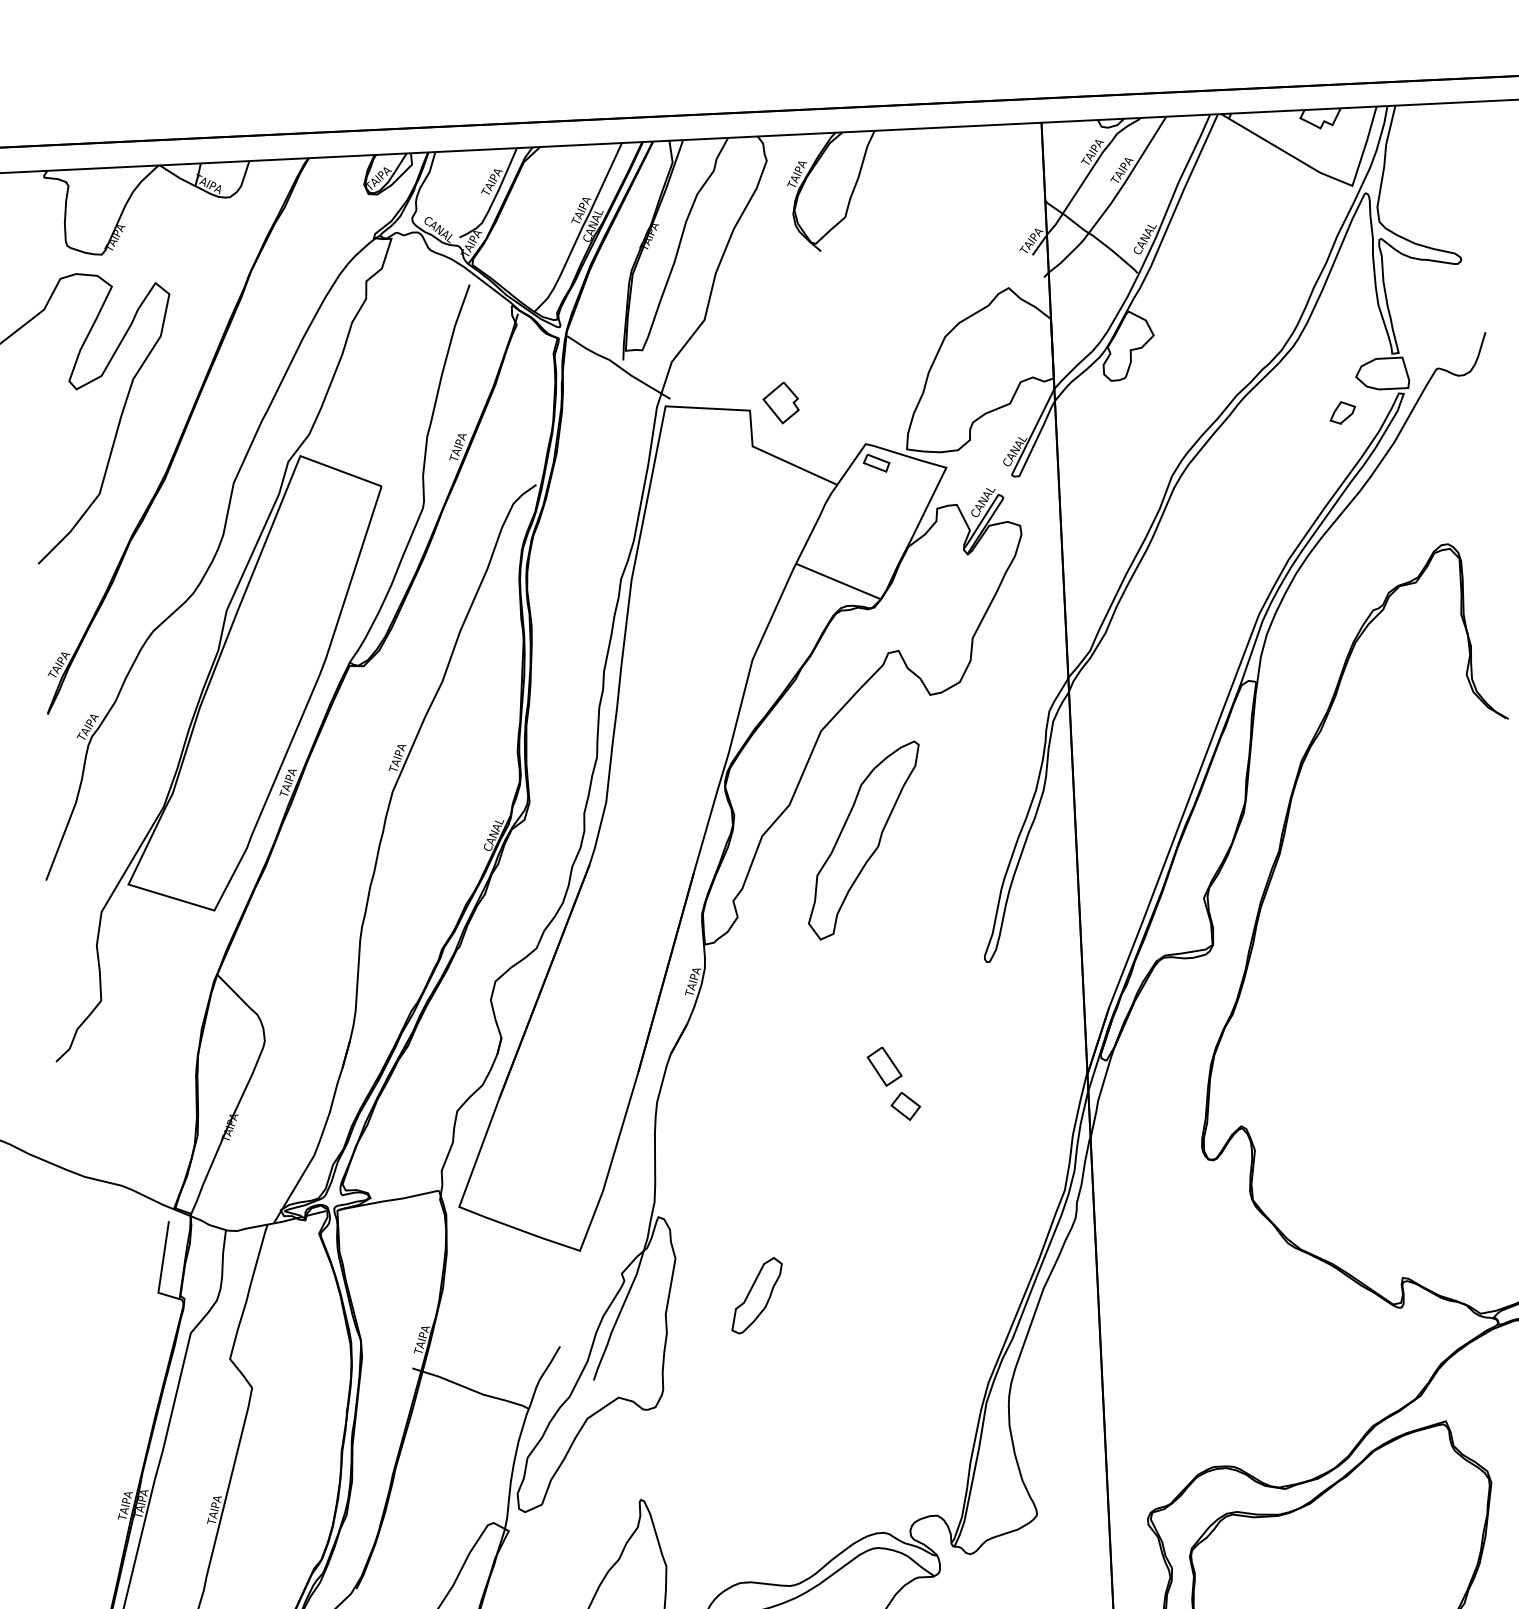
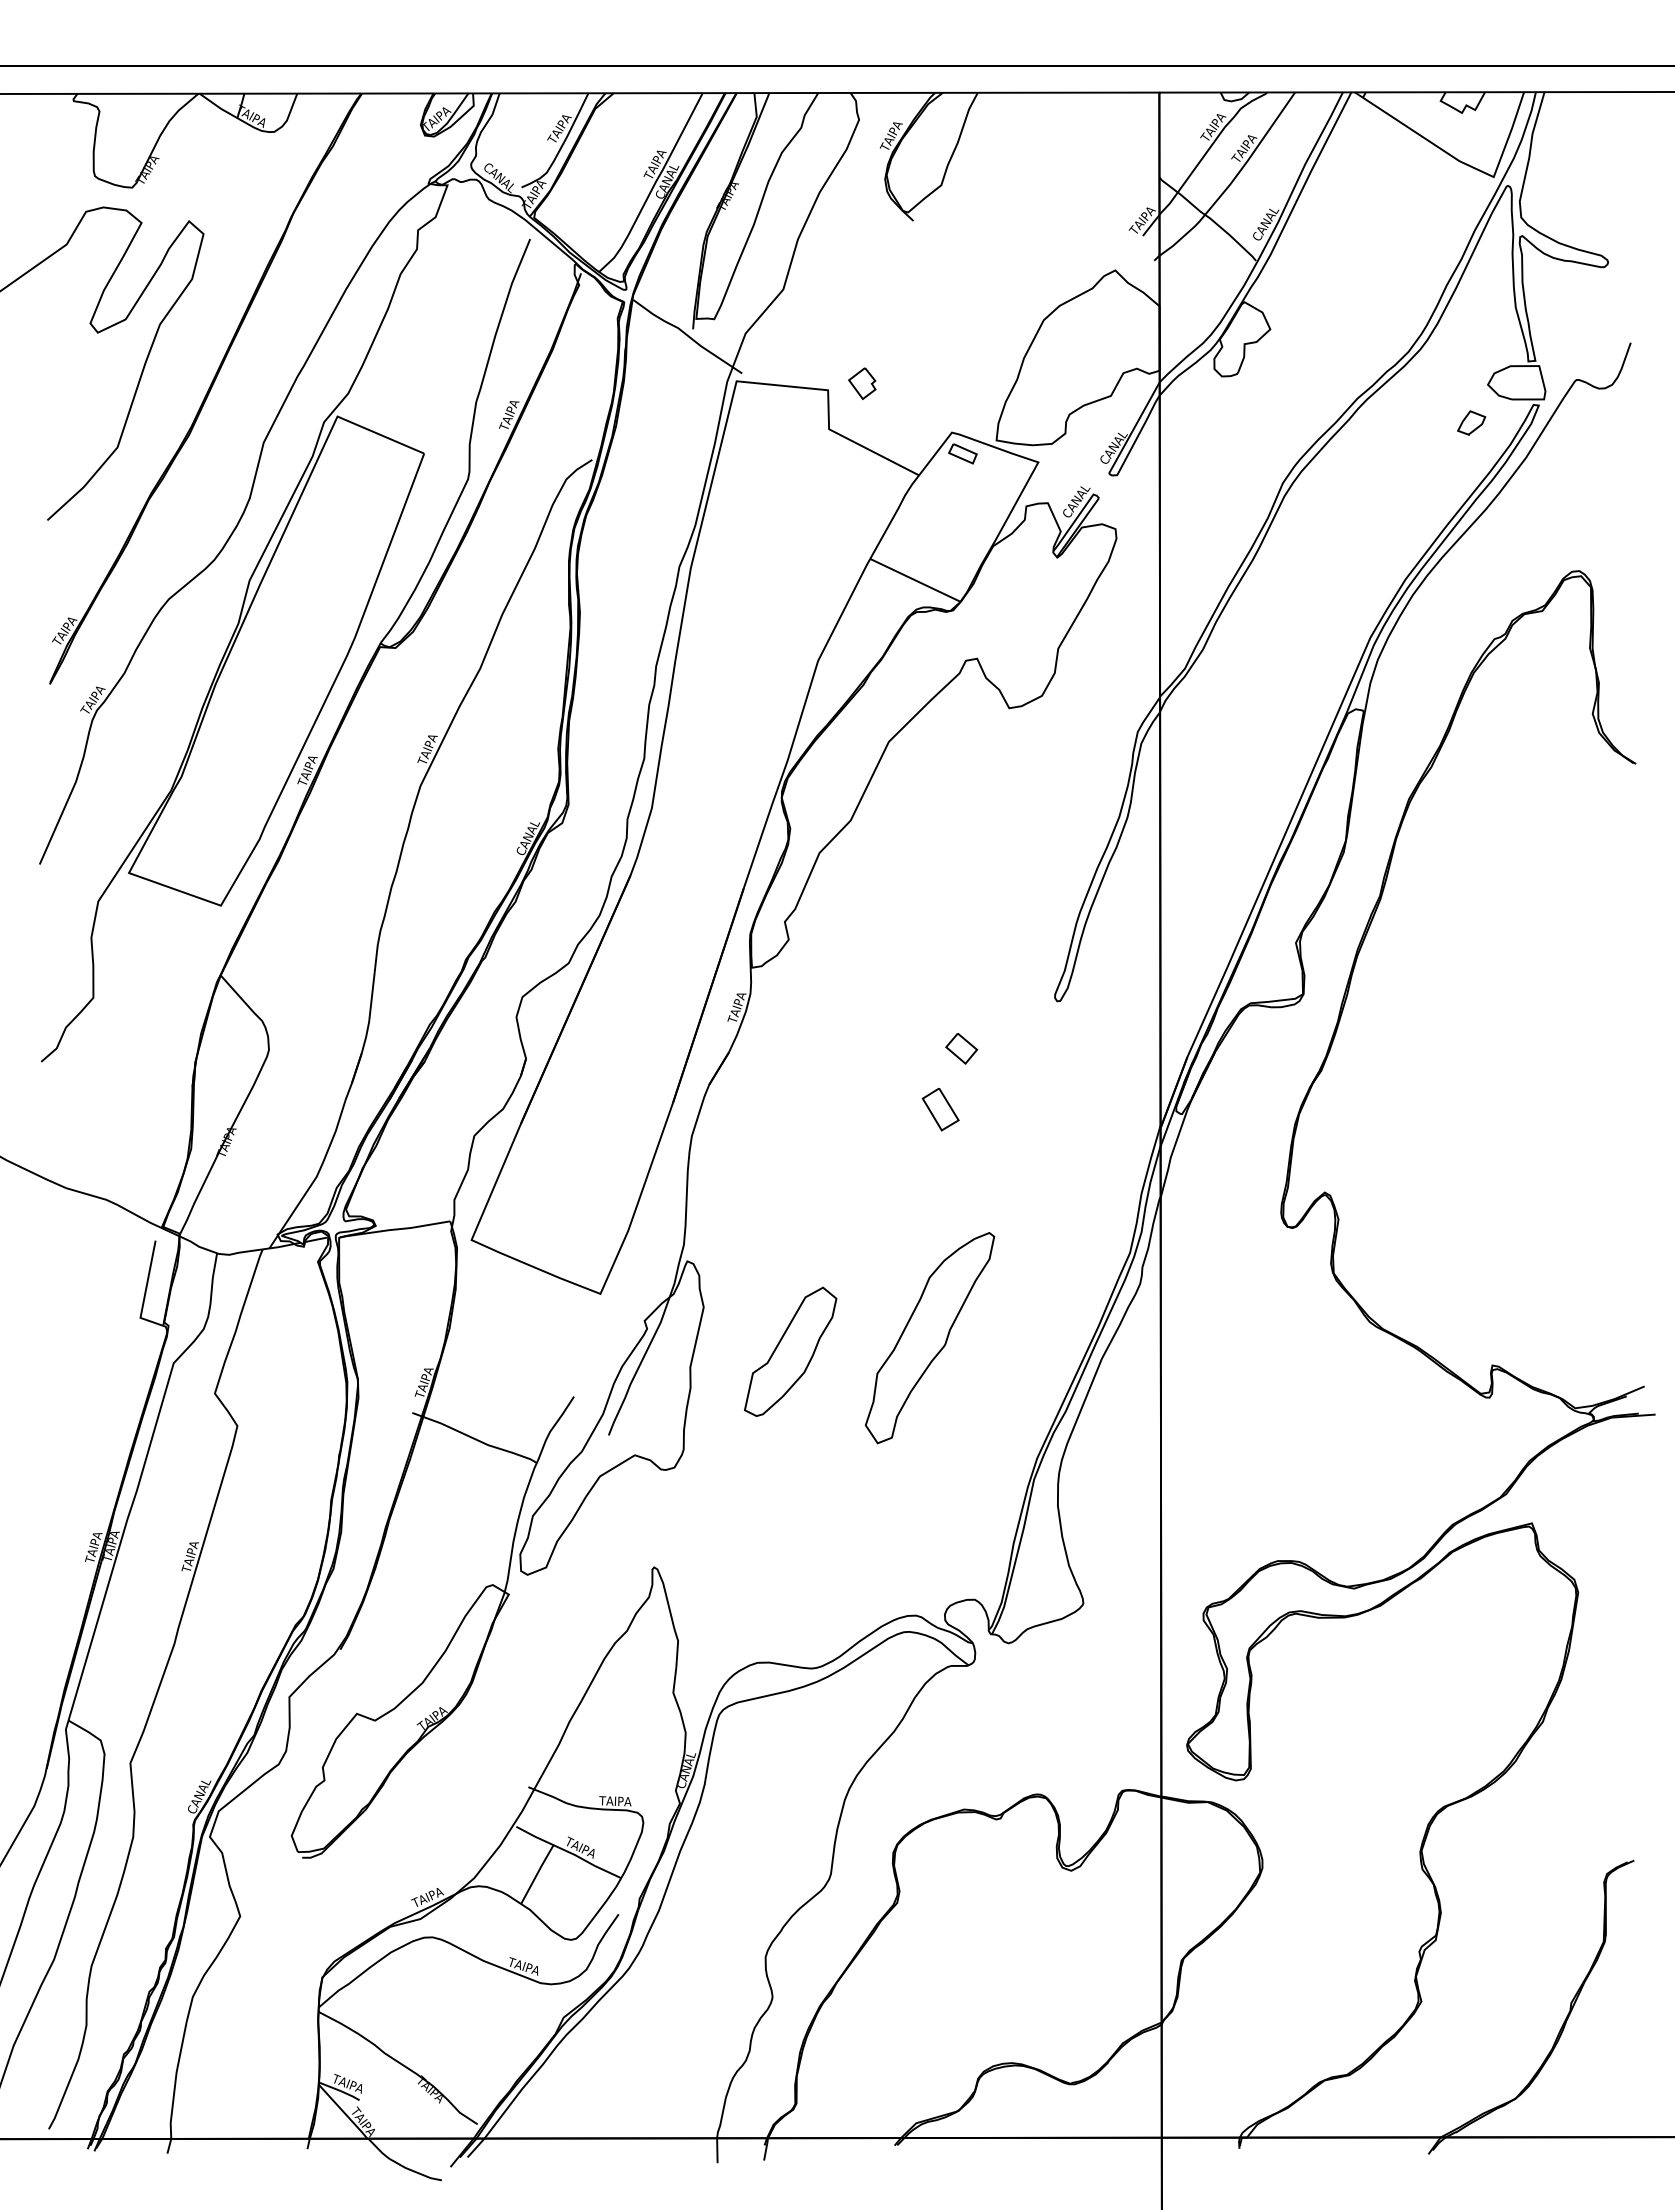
part: (781, 402) -> (862, 383), size x0.7
part: (863, 841) -> (929, 1338), moved
part: (905, 1106) -> (961, 1048), moved
part: (756, 1295) -> (789, 1351), size x1.6

